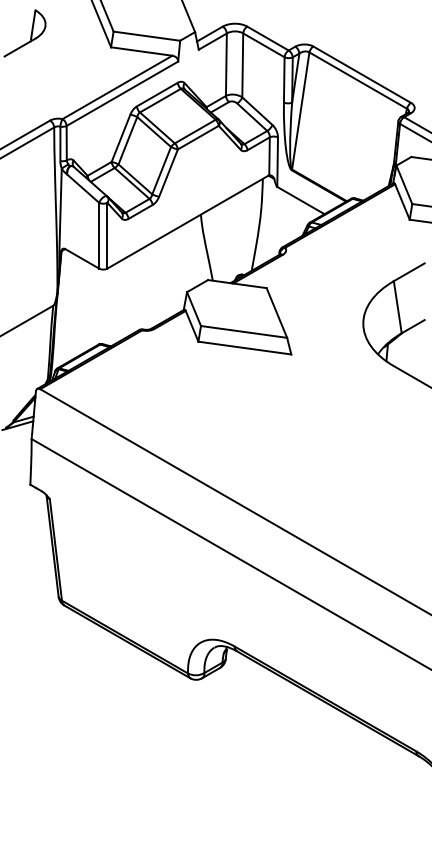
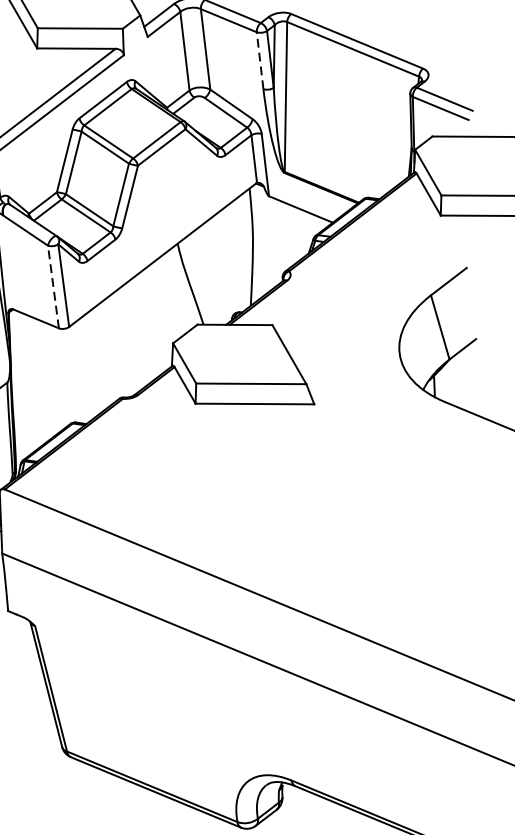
line: (284, 79) -> (260, 60), solid -> dashed
line: (99, 235) -> (53, 286), solid -> dashed

